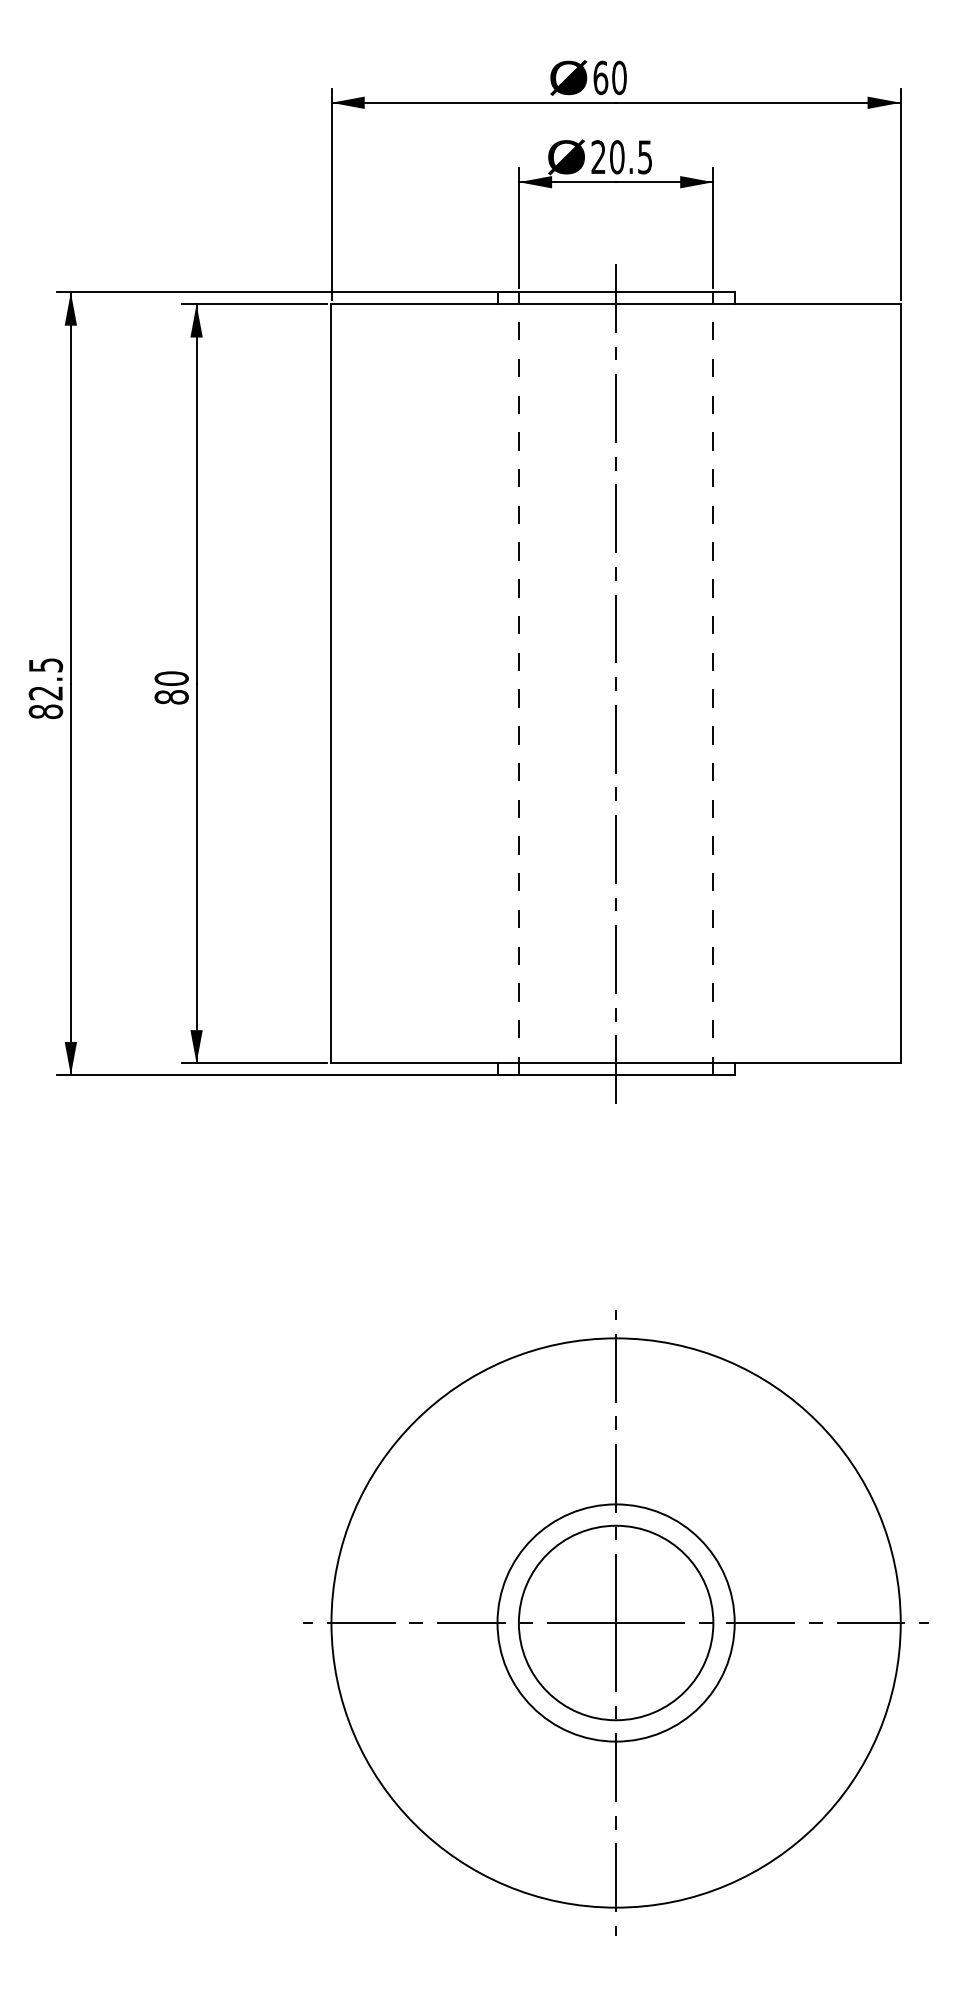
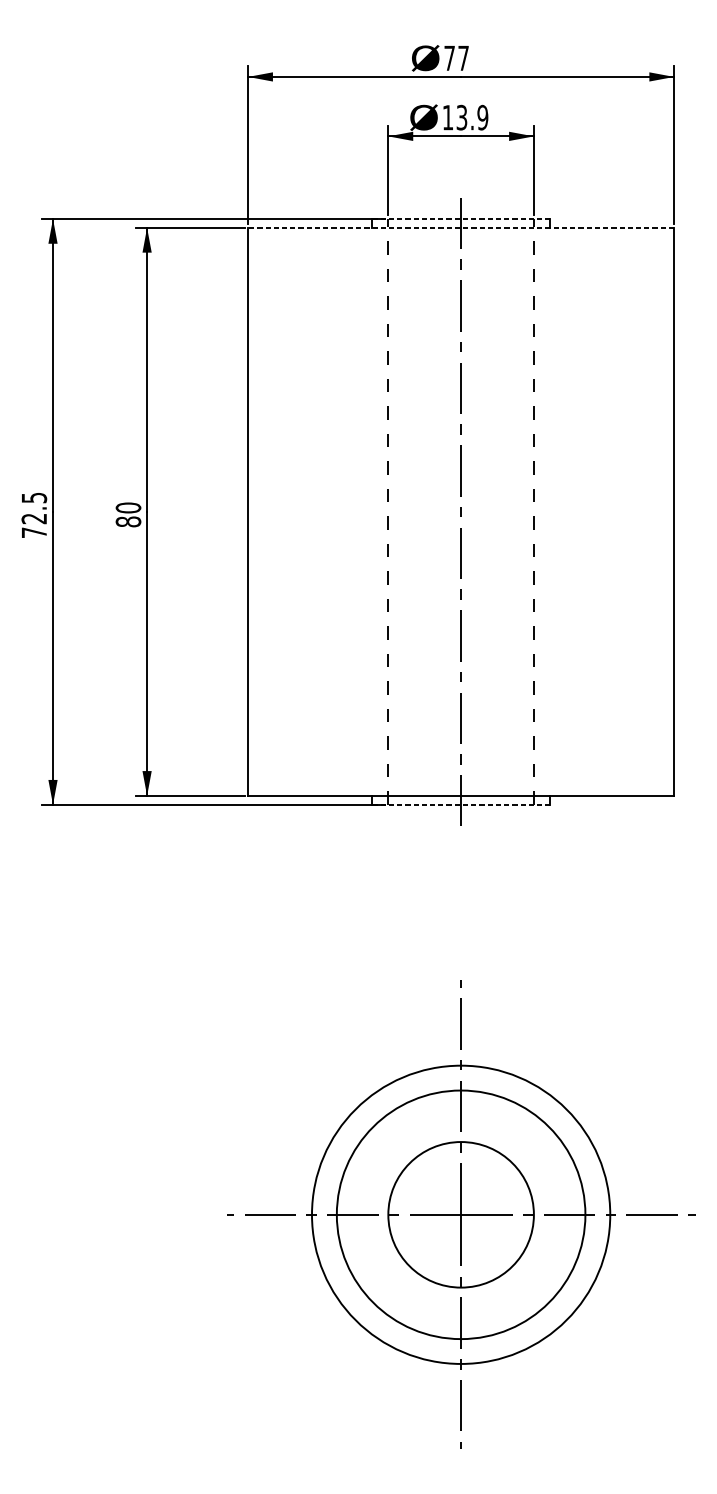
text: (609, 77) -> (456, 58), 60 -> 77
text: (621, 157) -> (465, 117), 20.5 -> 13.9
line: (616, 292) -> (461, 218), solid -> dashed
line: (616, 304) -> (461, 227), solid -> dashed
text: (45, 711) -> (34, 532), 82.5 -> 72.5
line: (616, 1075) -> (461, 805), solid -> dashed
circle: (615, 1622) -> (460, 1214), size x0.7
circle: (615, 1622) -> (460, 1214), size x1.4

